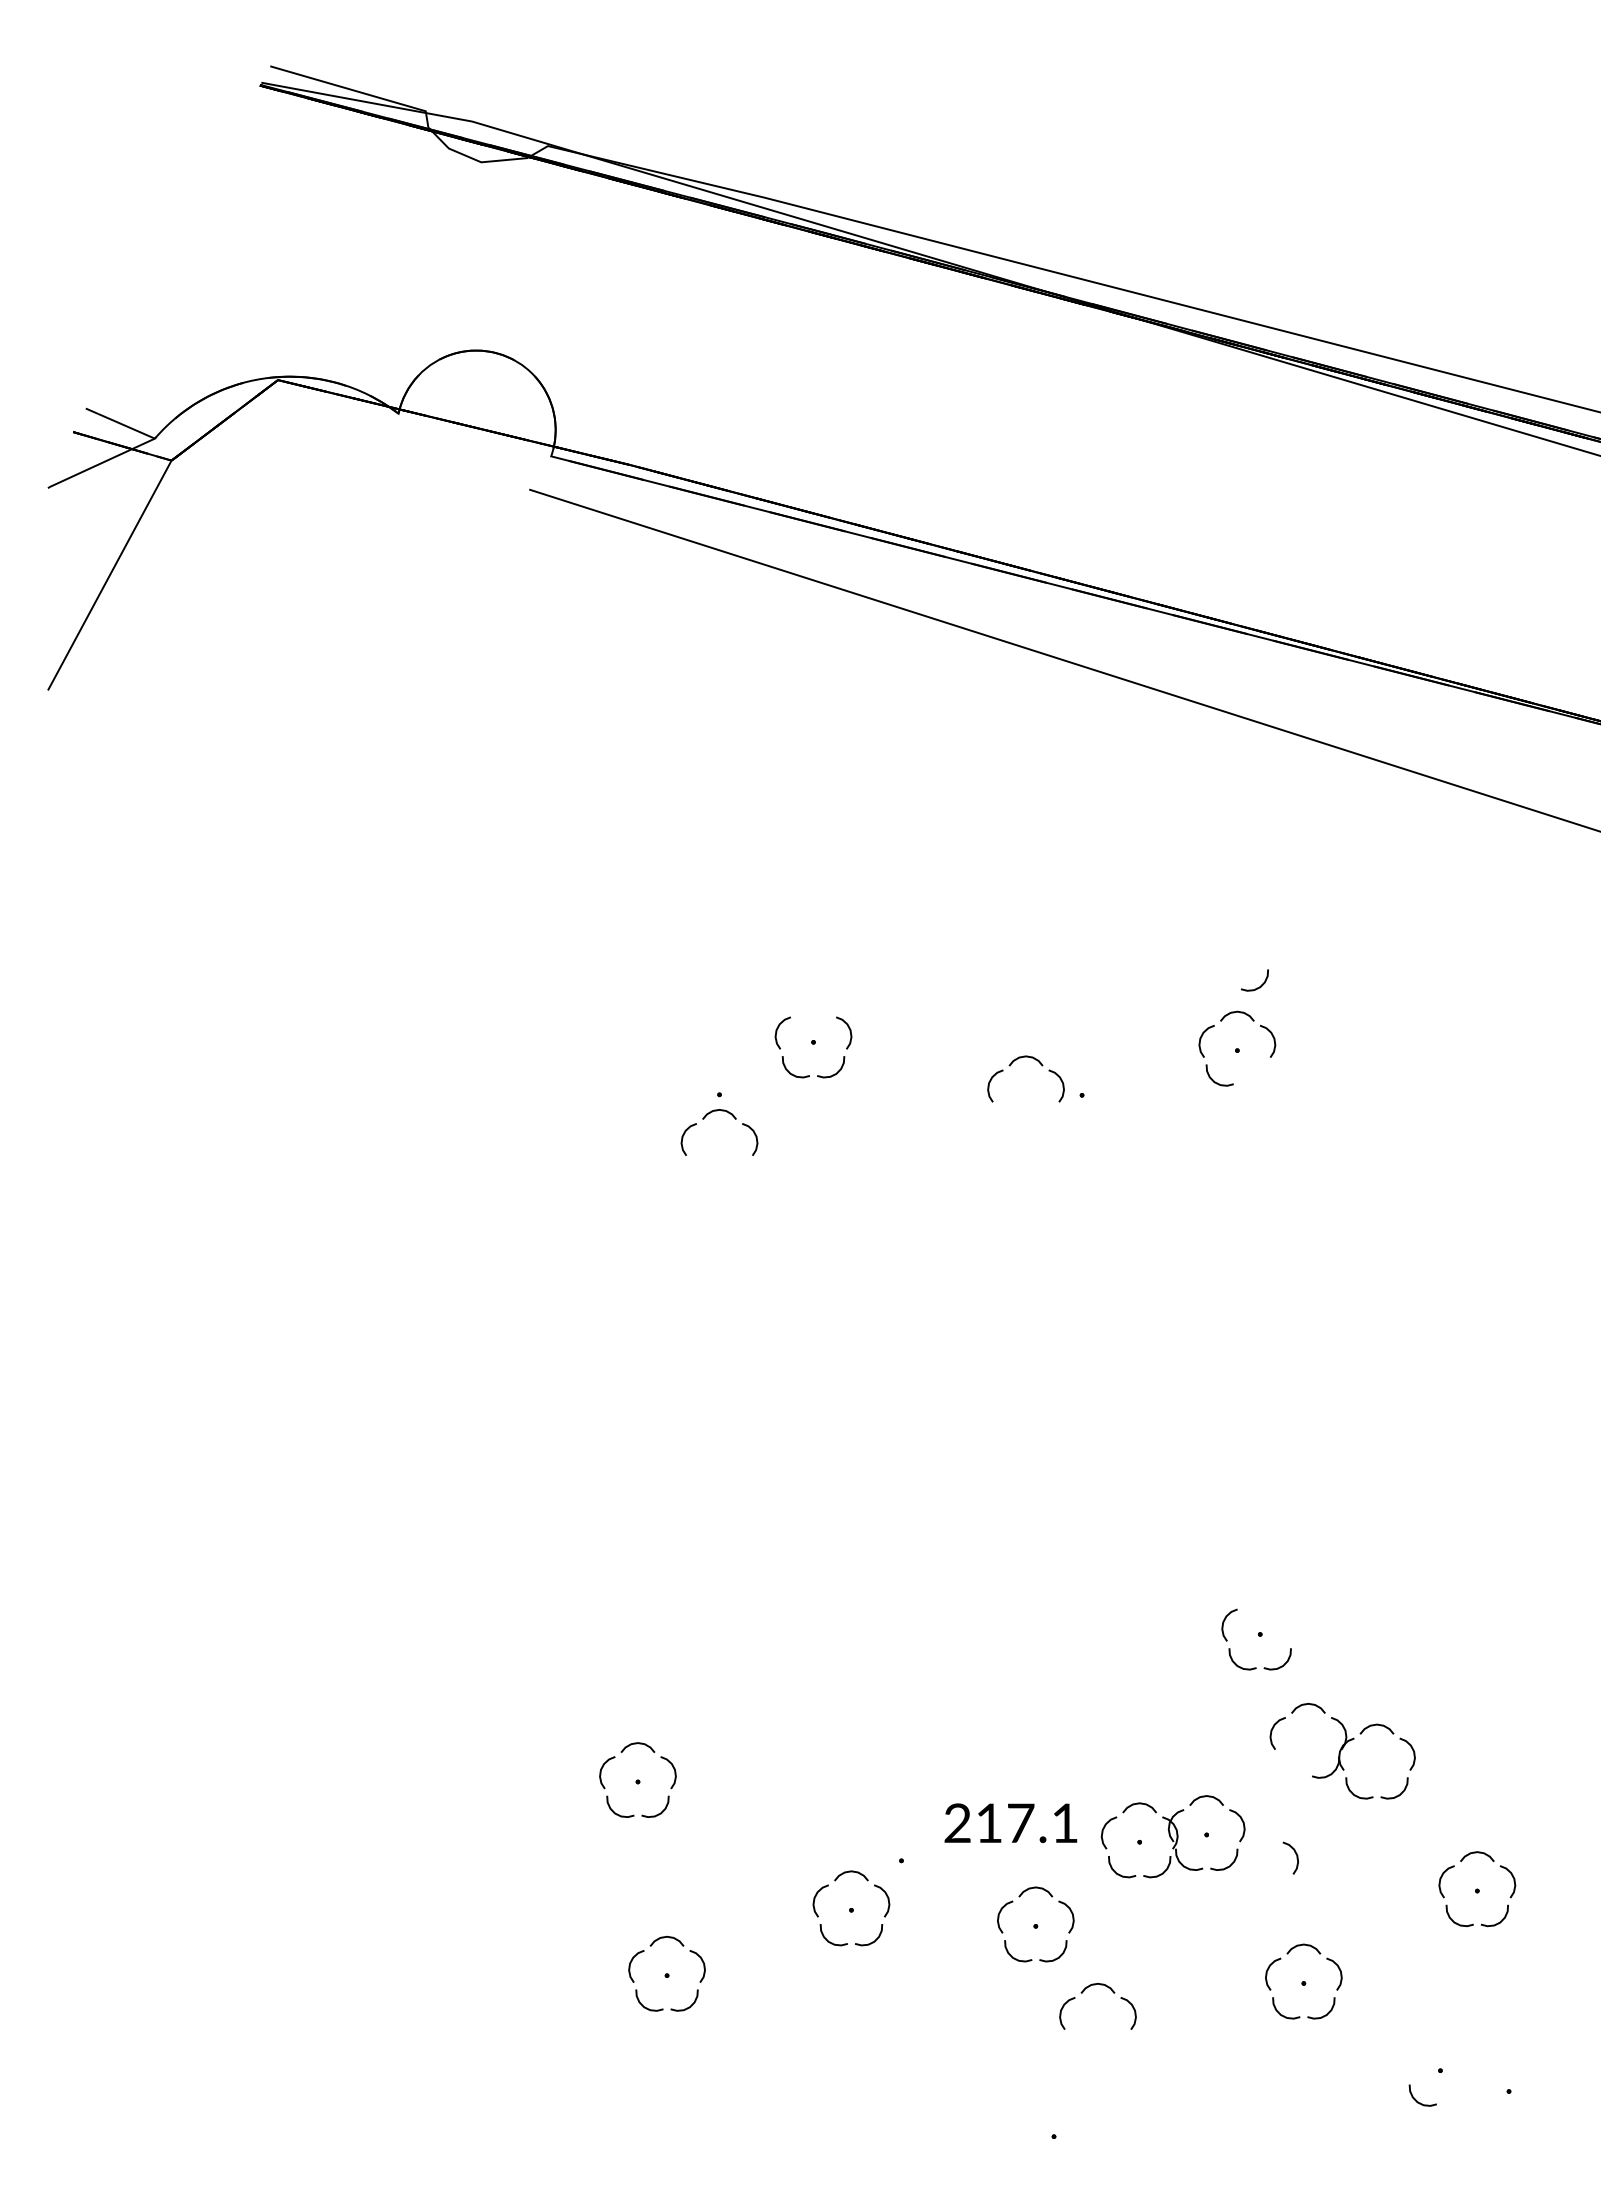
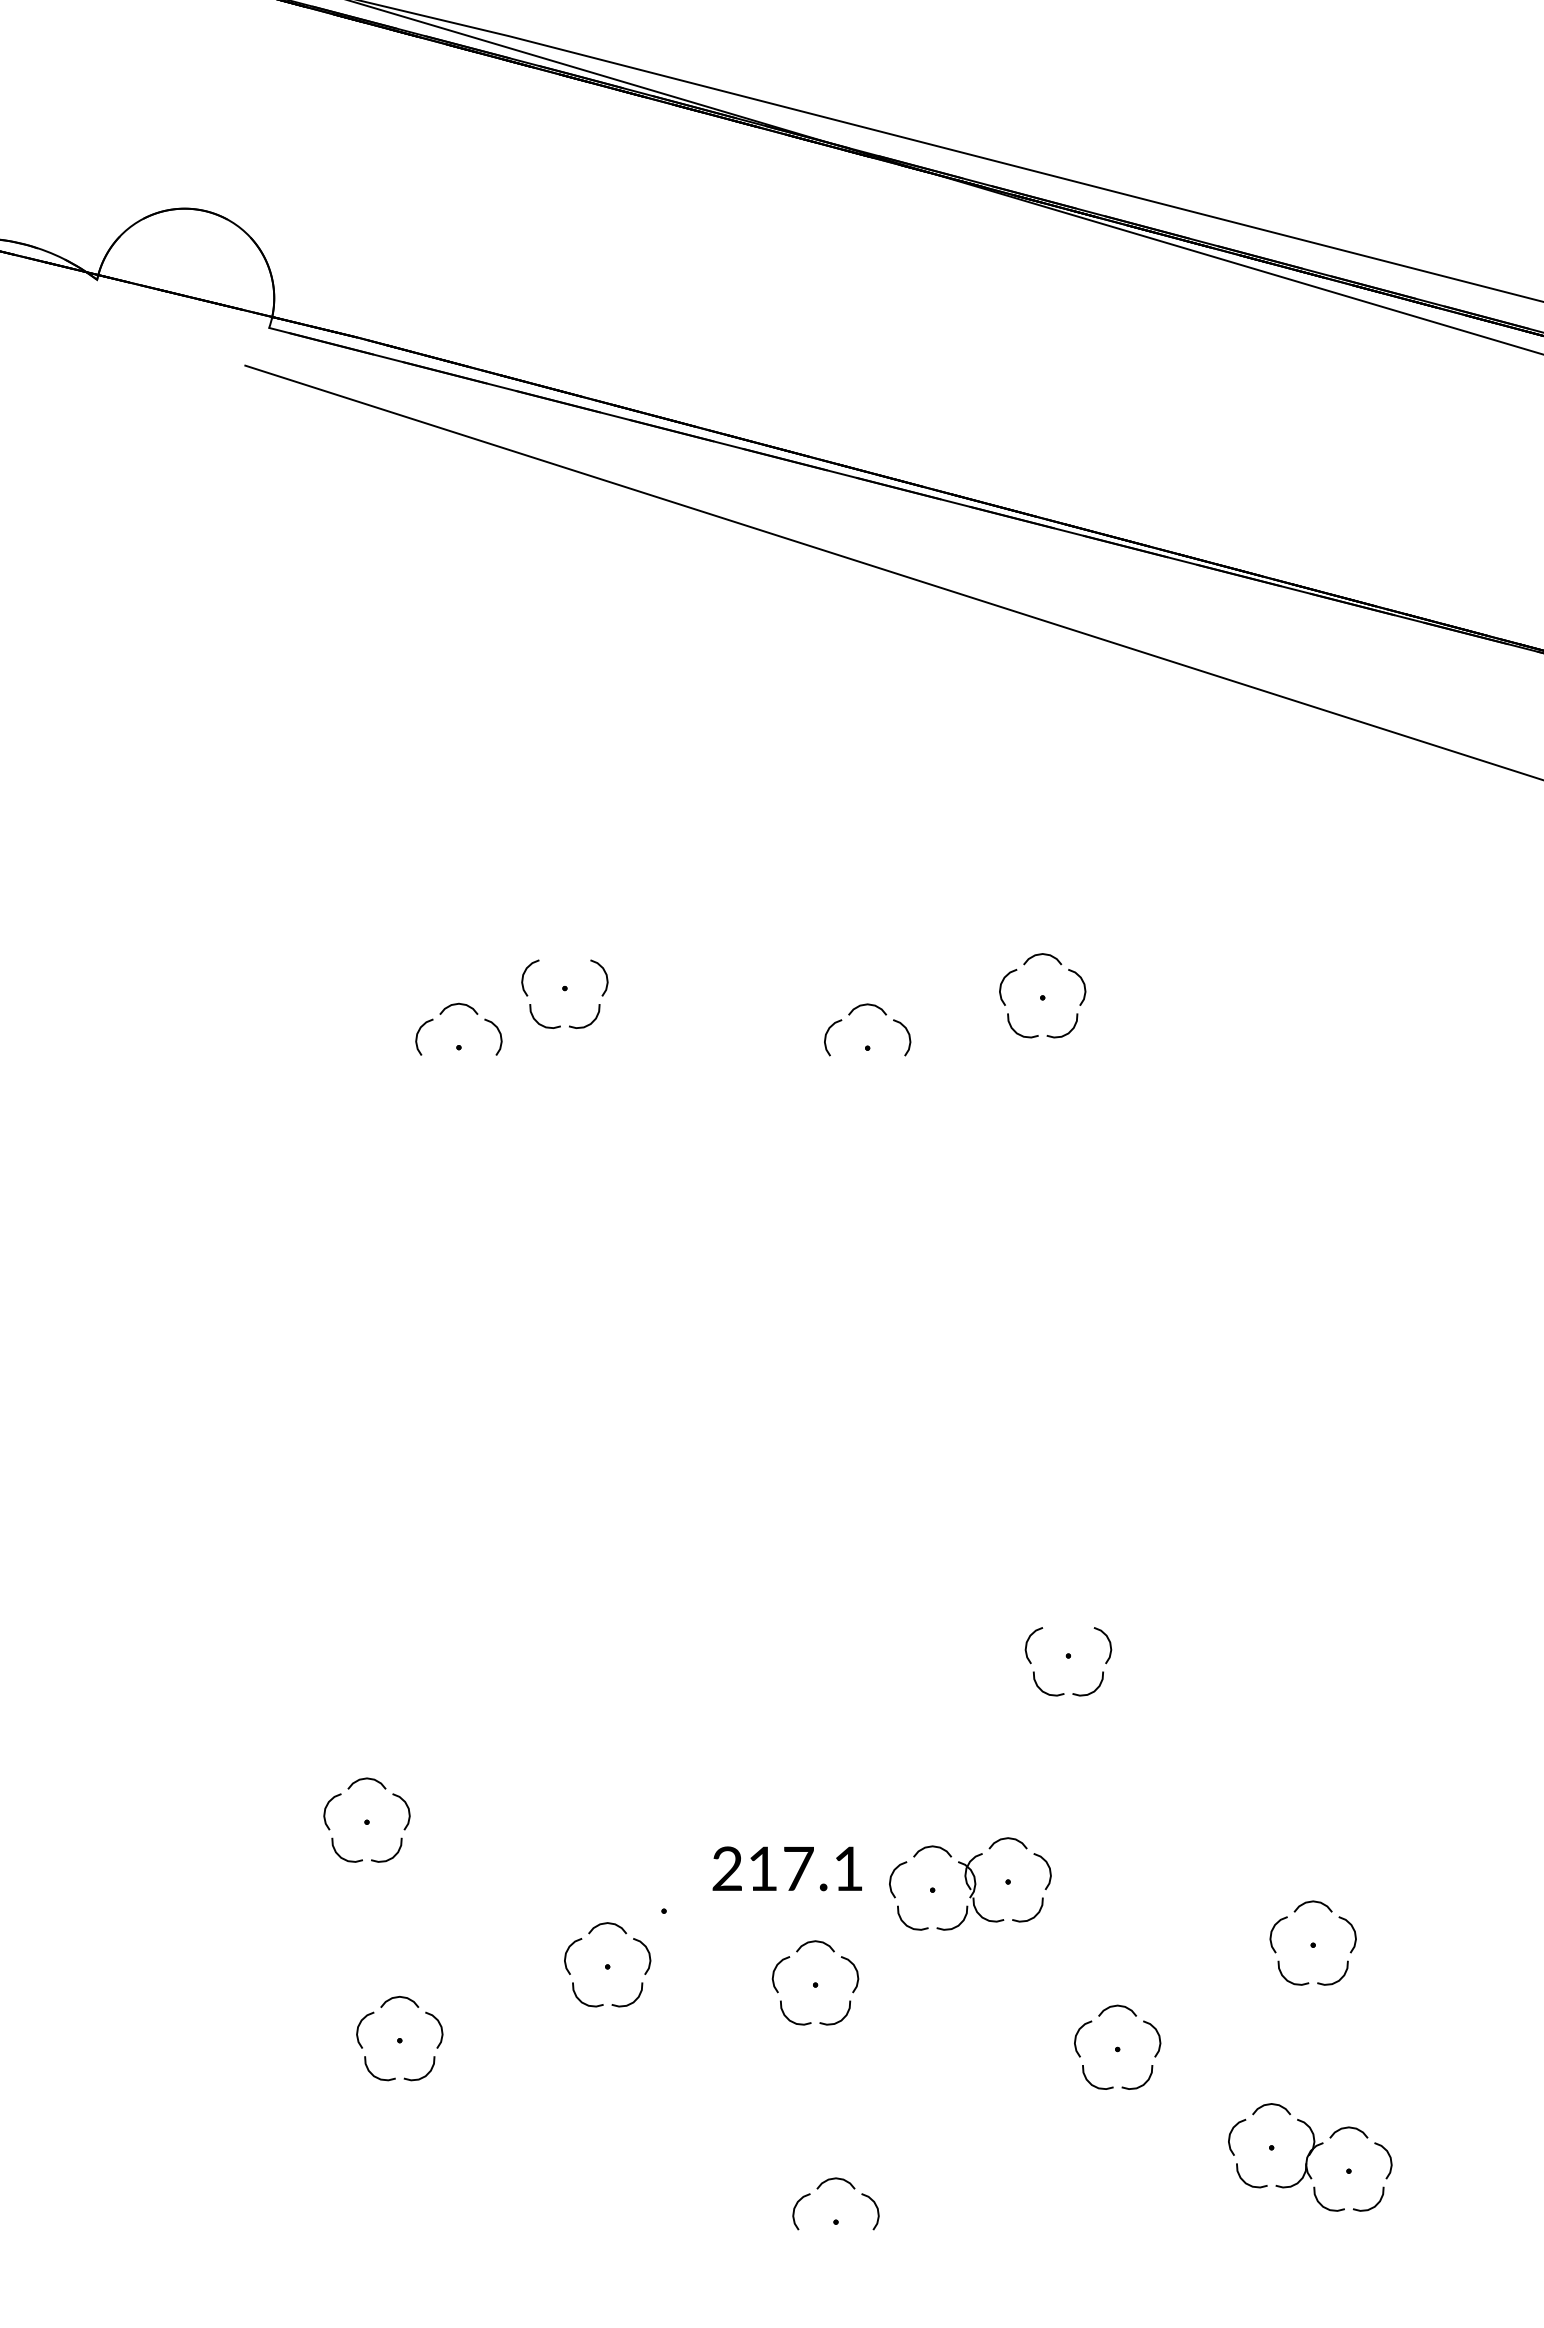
curve: (1257, 987) -> (1065, 1033), moved
part: (1010, 1066) -> (850, 1015), moved
part: (705, 1117) -> (443, 1012), moved
part: (1342, 1751) -> (1310, 2157), moved
curve: (1295, 1854) -> (1108, 1641), moved
part: (1083, 1992) -> (819, 2188), moved

